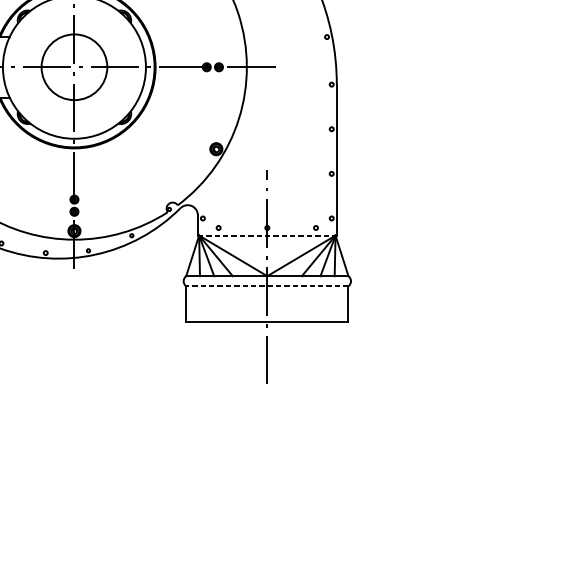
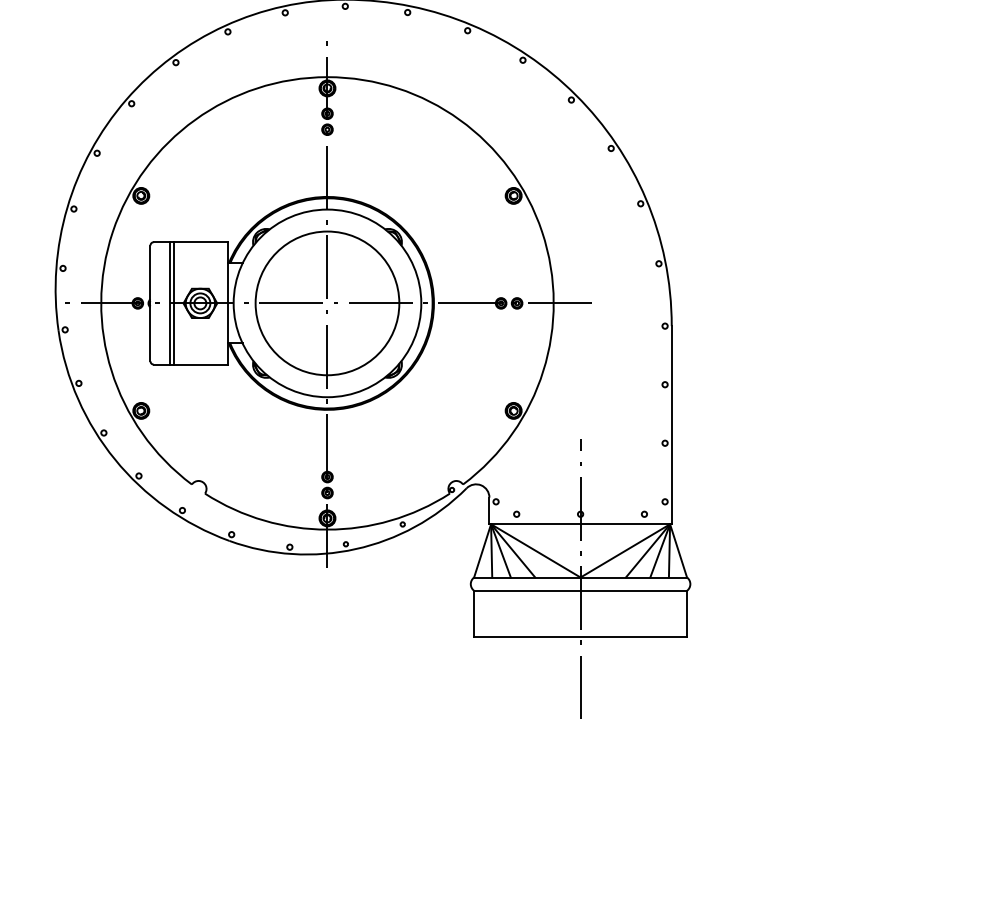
circle: (74, 67) -> (327, 303), size x1.67
line: (268, 235) -> (581, 524), dashed -> solid
line: (267, 286) -> (580, 590), dashed -> solid

